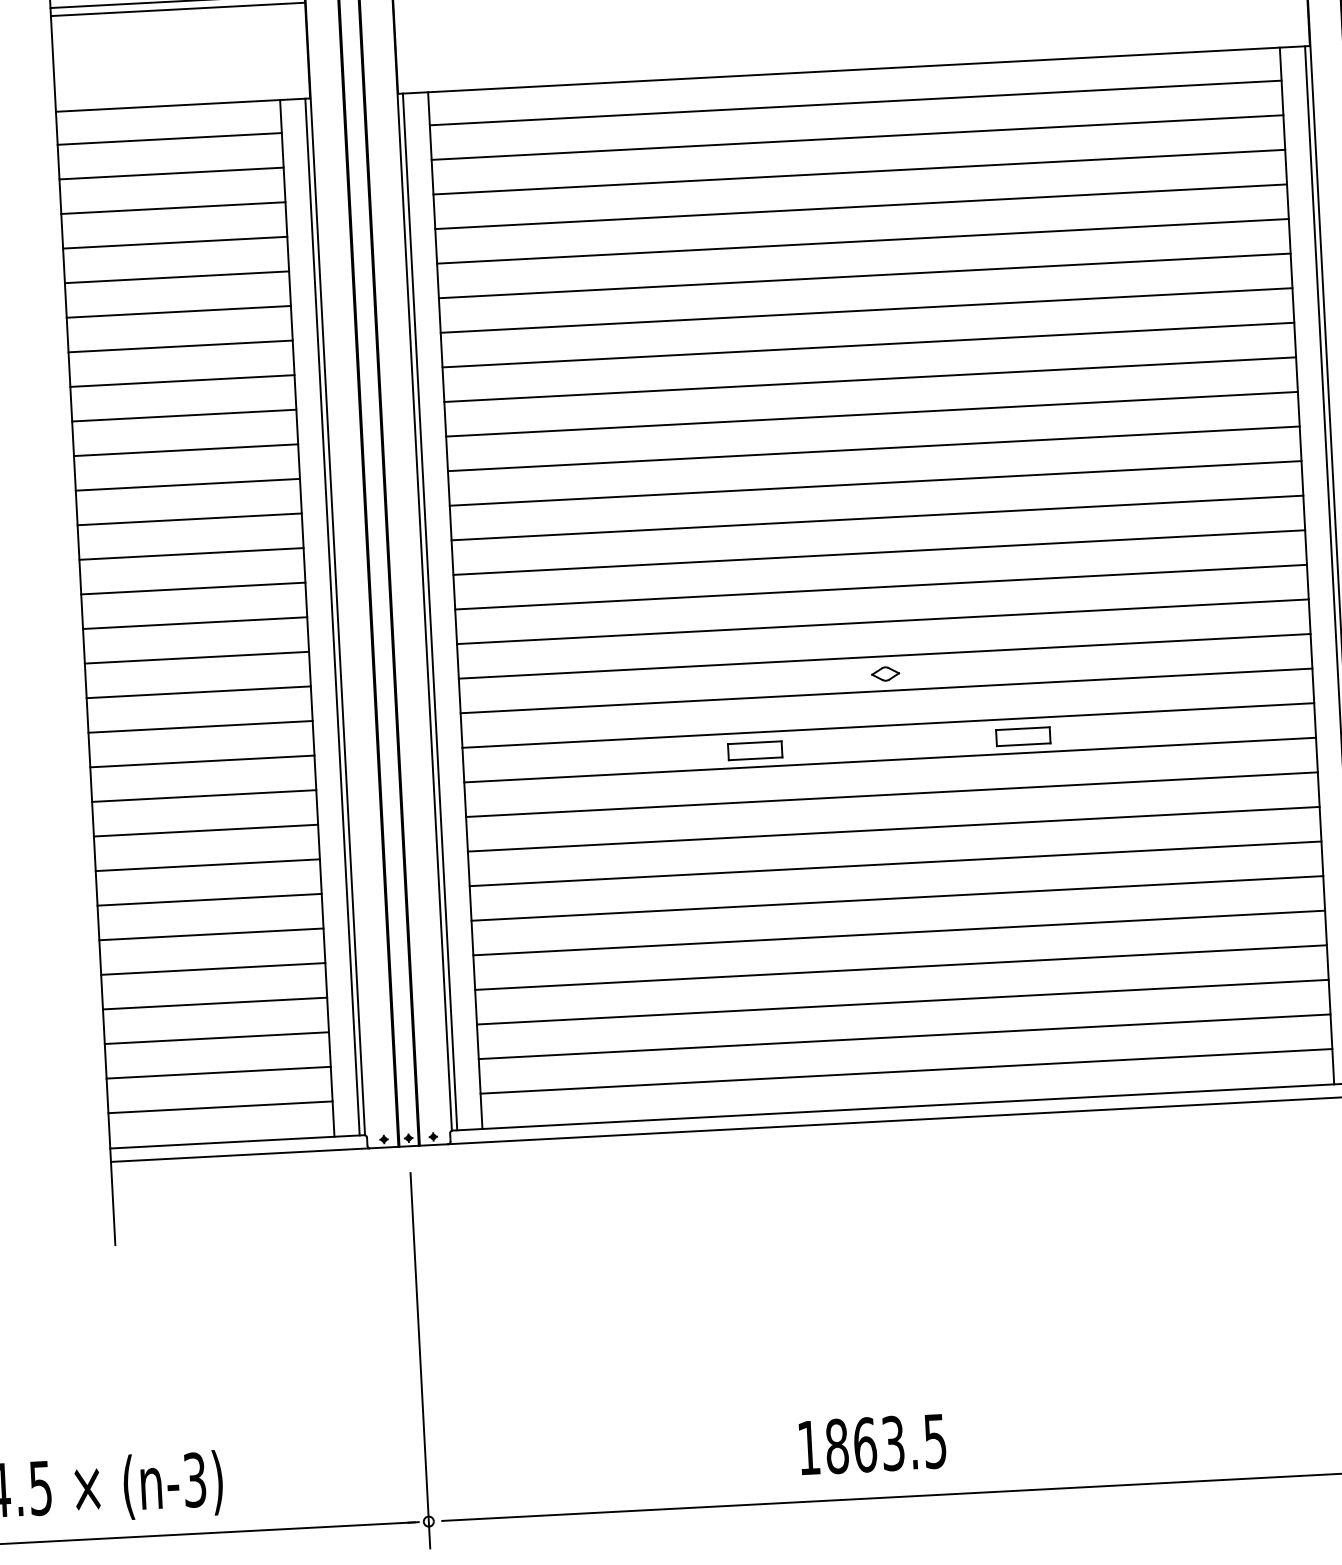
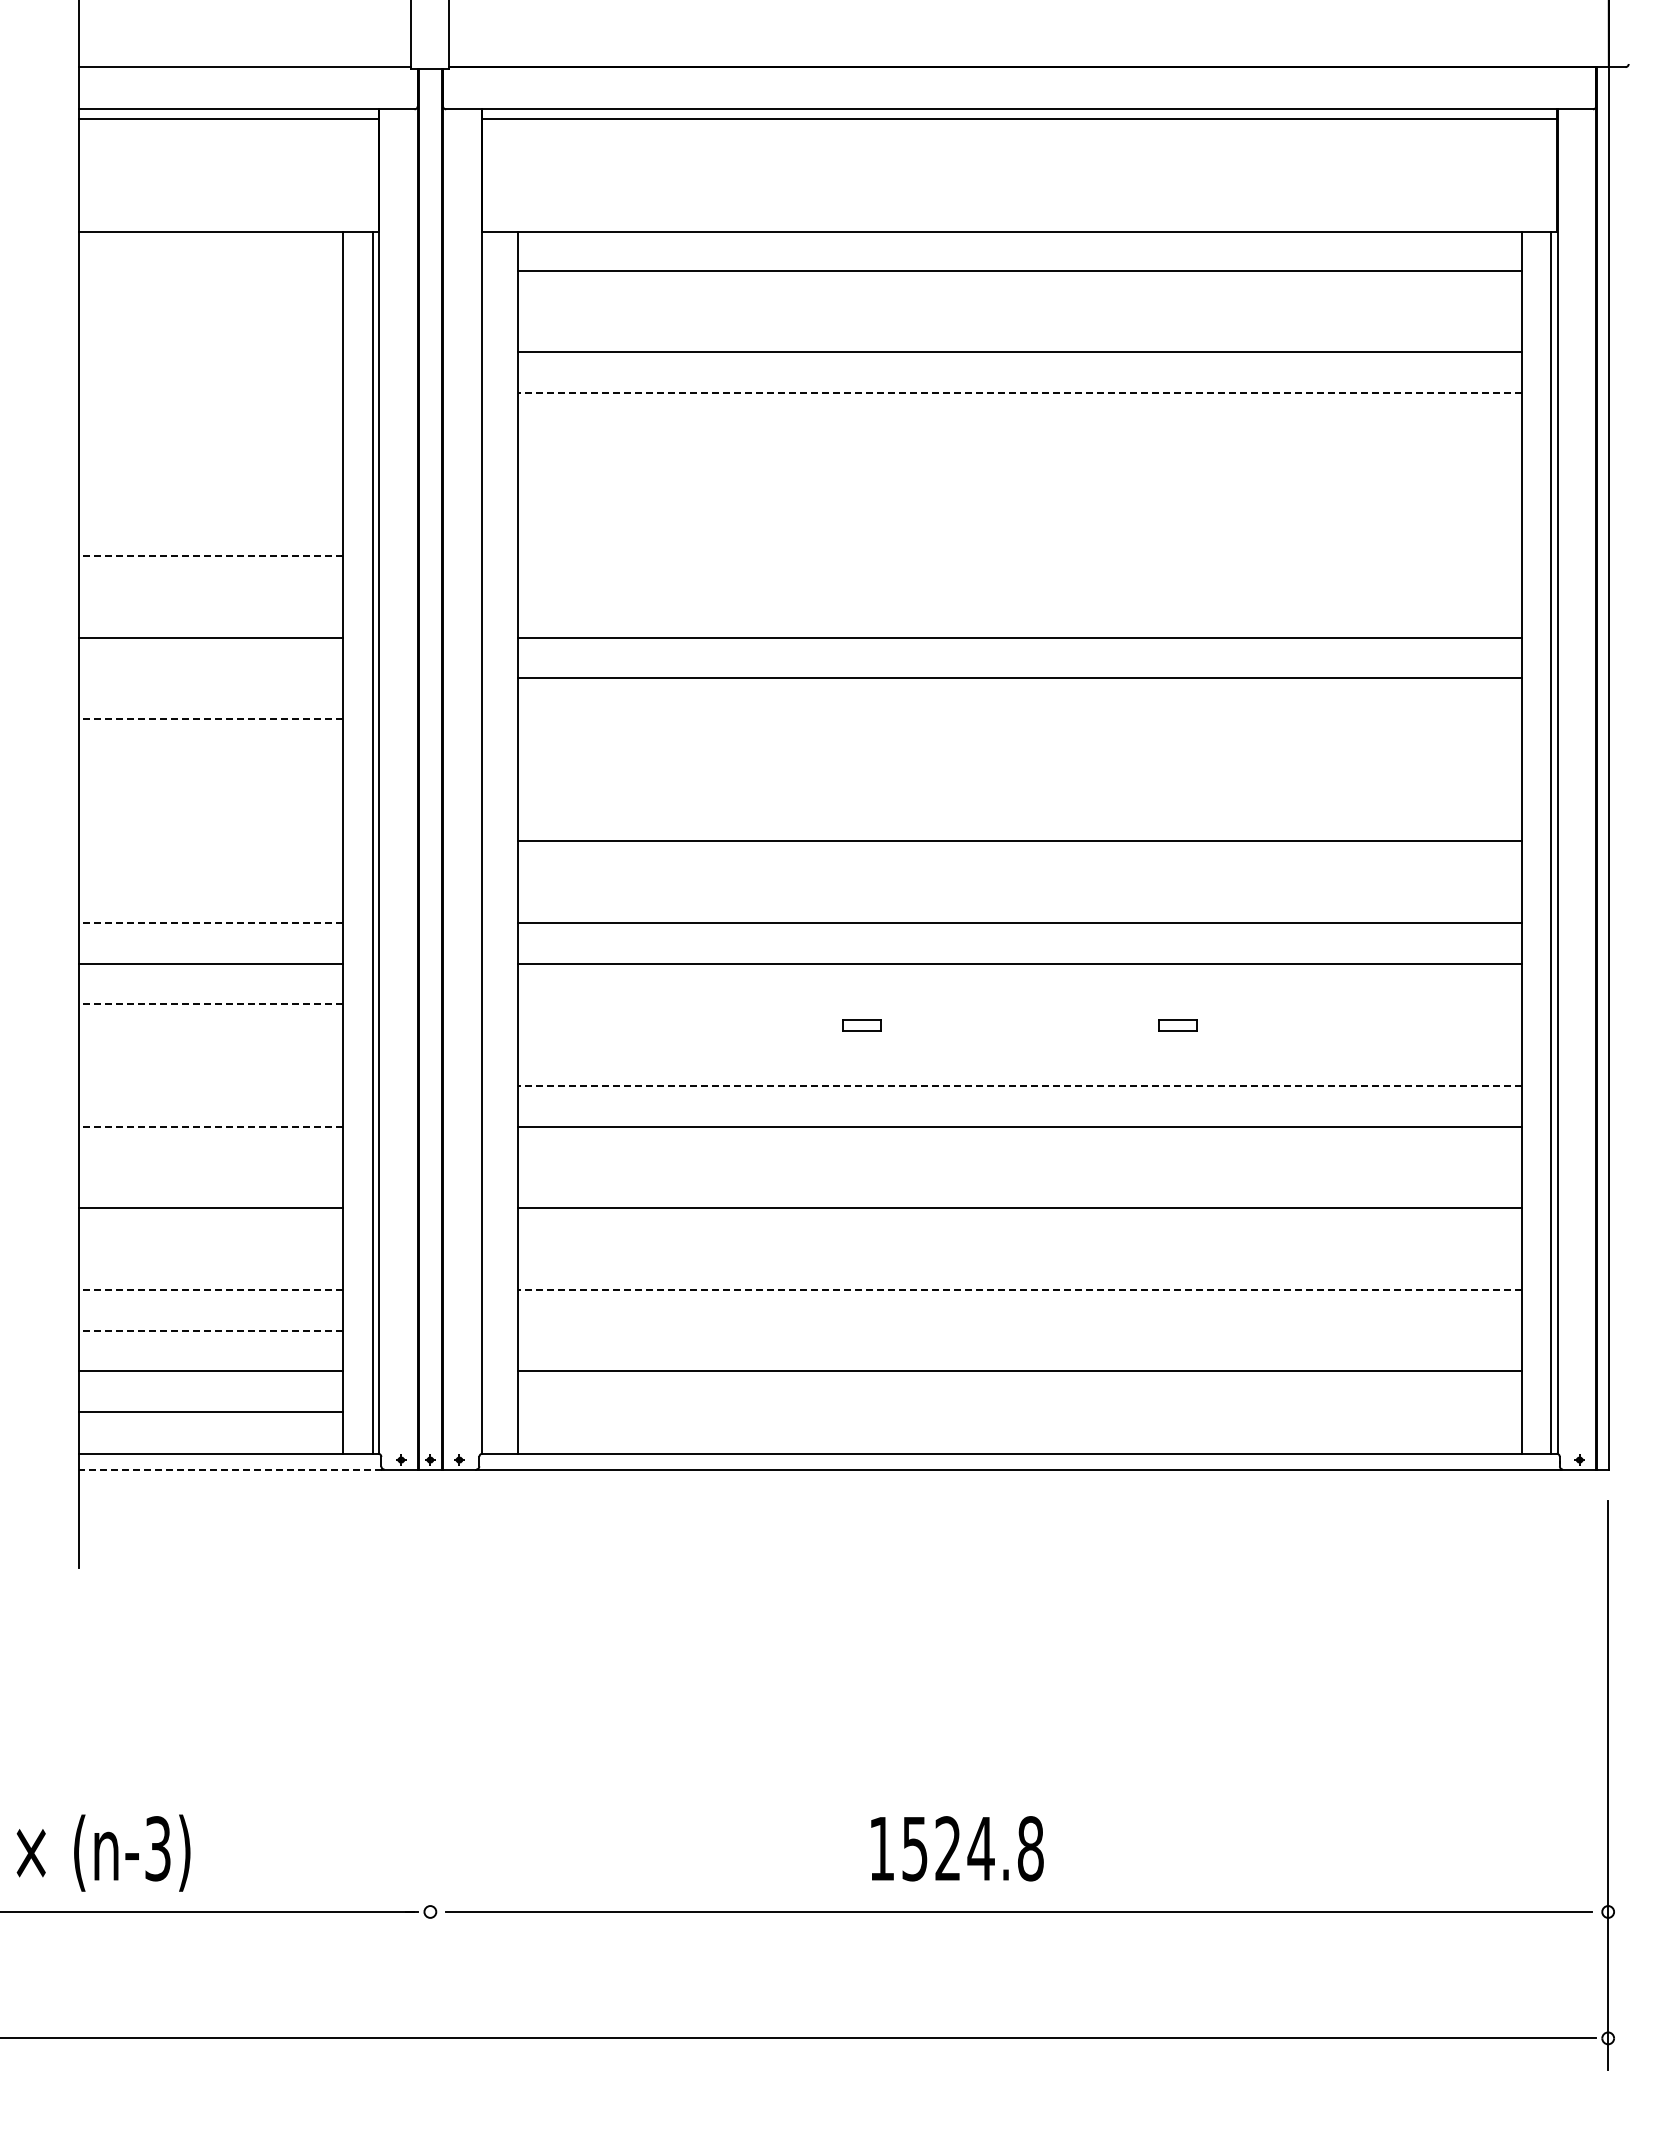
line: (857, 137) -> (1019, 311), removed
line: (169, 138) -> (210, 270), removed
line: (171, 173) -> (210, 311), removed
line: (861, 206) -> (1019, 392), solid -> dashed
line: (172, 208) -> (210, 352), removed
line: (862, 241) -> (1019, 433), removed
line: (174, 242) -> (210, 392), removed
line: (864, 275) -> (1019, 474), removed
line: (176, 277) -> (210, 433), removed
line: (866, 310) -> (1019, 515), removed
line: (178, 311) -> (210, 474), removed
line: (868, 344) -> (1019, 555), removed
line: (180, 346) -> (210, 515), removed
line: (870, 379) -> (1019, 596), removed
line: (181, 380) -> (210, 555), solid -> dashed
line: (183, 415) -> (210, 596), removed
line: (875, 483) -> (1019, 719), removed
line: (187, 484) -> (210, 678), removed
line: (877, 517) -> (1019, 759), removed
line: (189, 519) -> (210, 719), solid -> dashed
line: (879, 552) -> (1019, 800), removed
line: (191, 553) -> (210, 759), removed
line: (192, 588) -> (210, 800), removed
line: (429, 611) -> (487, 842), removed
line: (882, 622) -> (1019, 882), removed
line: (194, 623) -> (210, 841), removed
line: (196, 658) -> (210, 882), removed
part: (885, 673) -> (1019, 943), removed
line: (198, 691) -> (210, 922), solid -> dashed
line: (888, 725) -> (1019, 1004), removed
part: (1023, 736) -> (1177, 1025), size x0.6
part: (755, 750) -> (861, 1025), size x0.6
line: (890, 760) -> (1019, 1045), removed
line: (201, 761) -> (210, 1004), solid -> dashed
line: (891, 794) -> (1019, 1085), solid -> dashed
line: (203, 796) -> (210, 1045), removed
line: (205, 830) -> (210, 1085), removed
line: (895, 863) -> (1019, 1167), removed
line: (207, 865) -> (210, 1126), solid -> dashed
line: (209, 899) -> (210, 1167), removed
line: (899, 933) -> (1019, 1249), removed
line: (900, 967) -> (1019, 1289), solid -> dashed
line: (212, 969) -> (210, 1249), removed
line: (902, 1002) -> (1019, 1330), removed
line: (214, 1003) -> (210, 1289), solid -> dashed
line: (216, 1038) -> (210, 1330), solid -> dashed
line: (906, 1071) -> (1019, 1412), removed
line: (239, 1155) -> (230, 1469), solid -> dashed
line: (420, 1360) -> (430, 1722), removed
text: (885, 1443) -> (972, 1848), 1863.5 -> 1524.8

